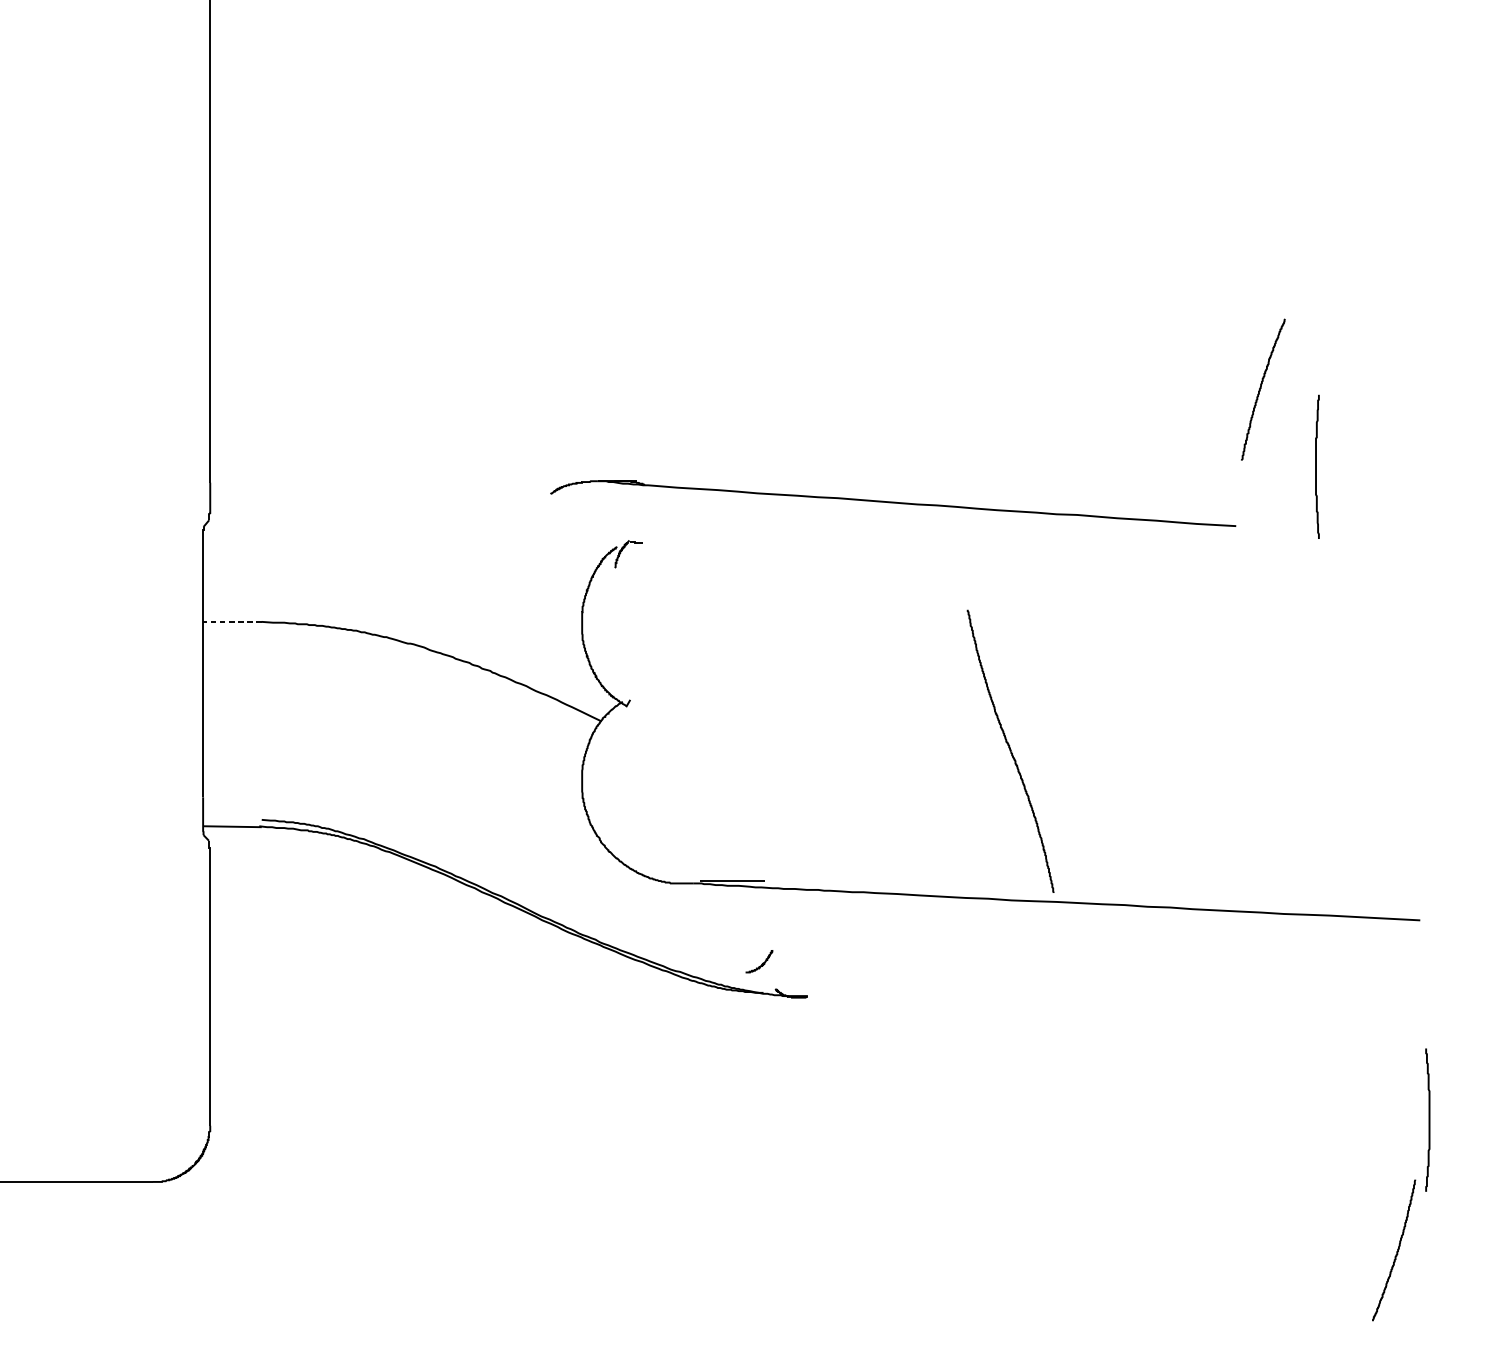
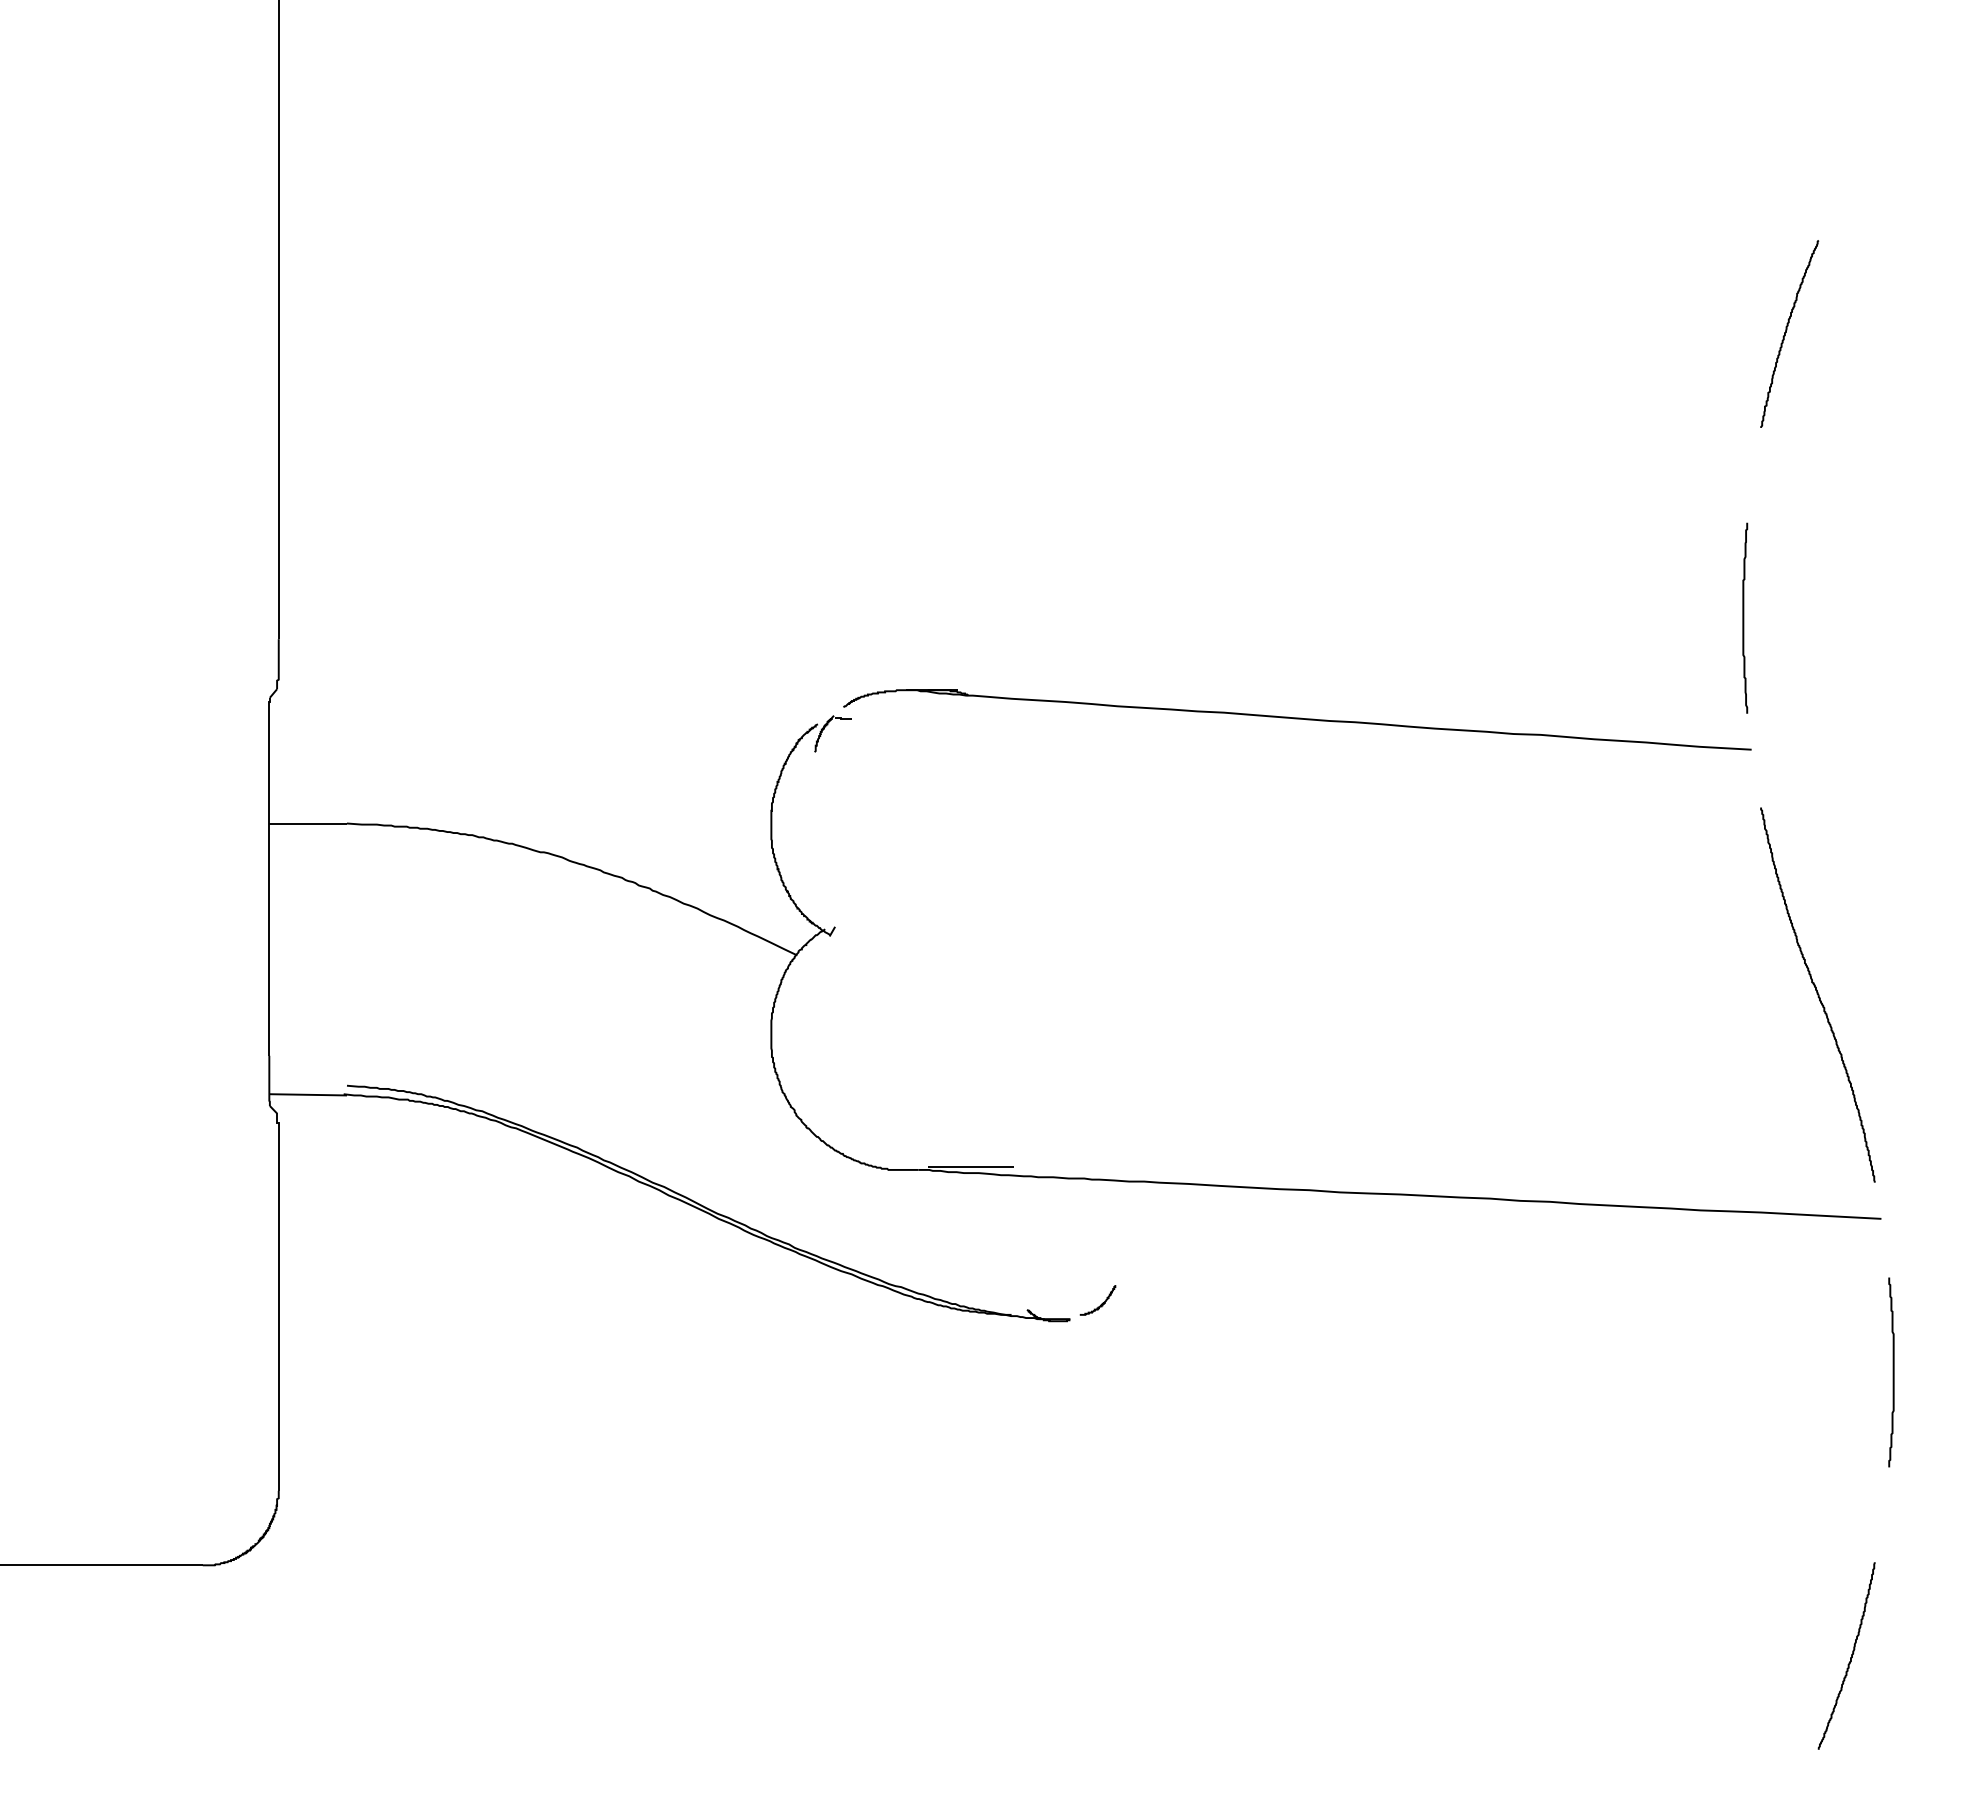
curve: (1261, 388) -> (1786, 332), moved
part: (893, 503) -> (1297, 719), moved
line: (232, 621) -> (308, 823), dashed -> solid
part: (1010, 750) -> (1817, 994), moved
curve: (761, 963) -> (1101, 1303), moved
curve: (1428, 1120) -> (1892, 1372), moved

